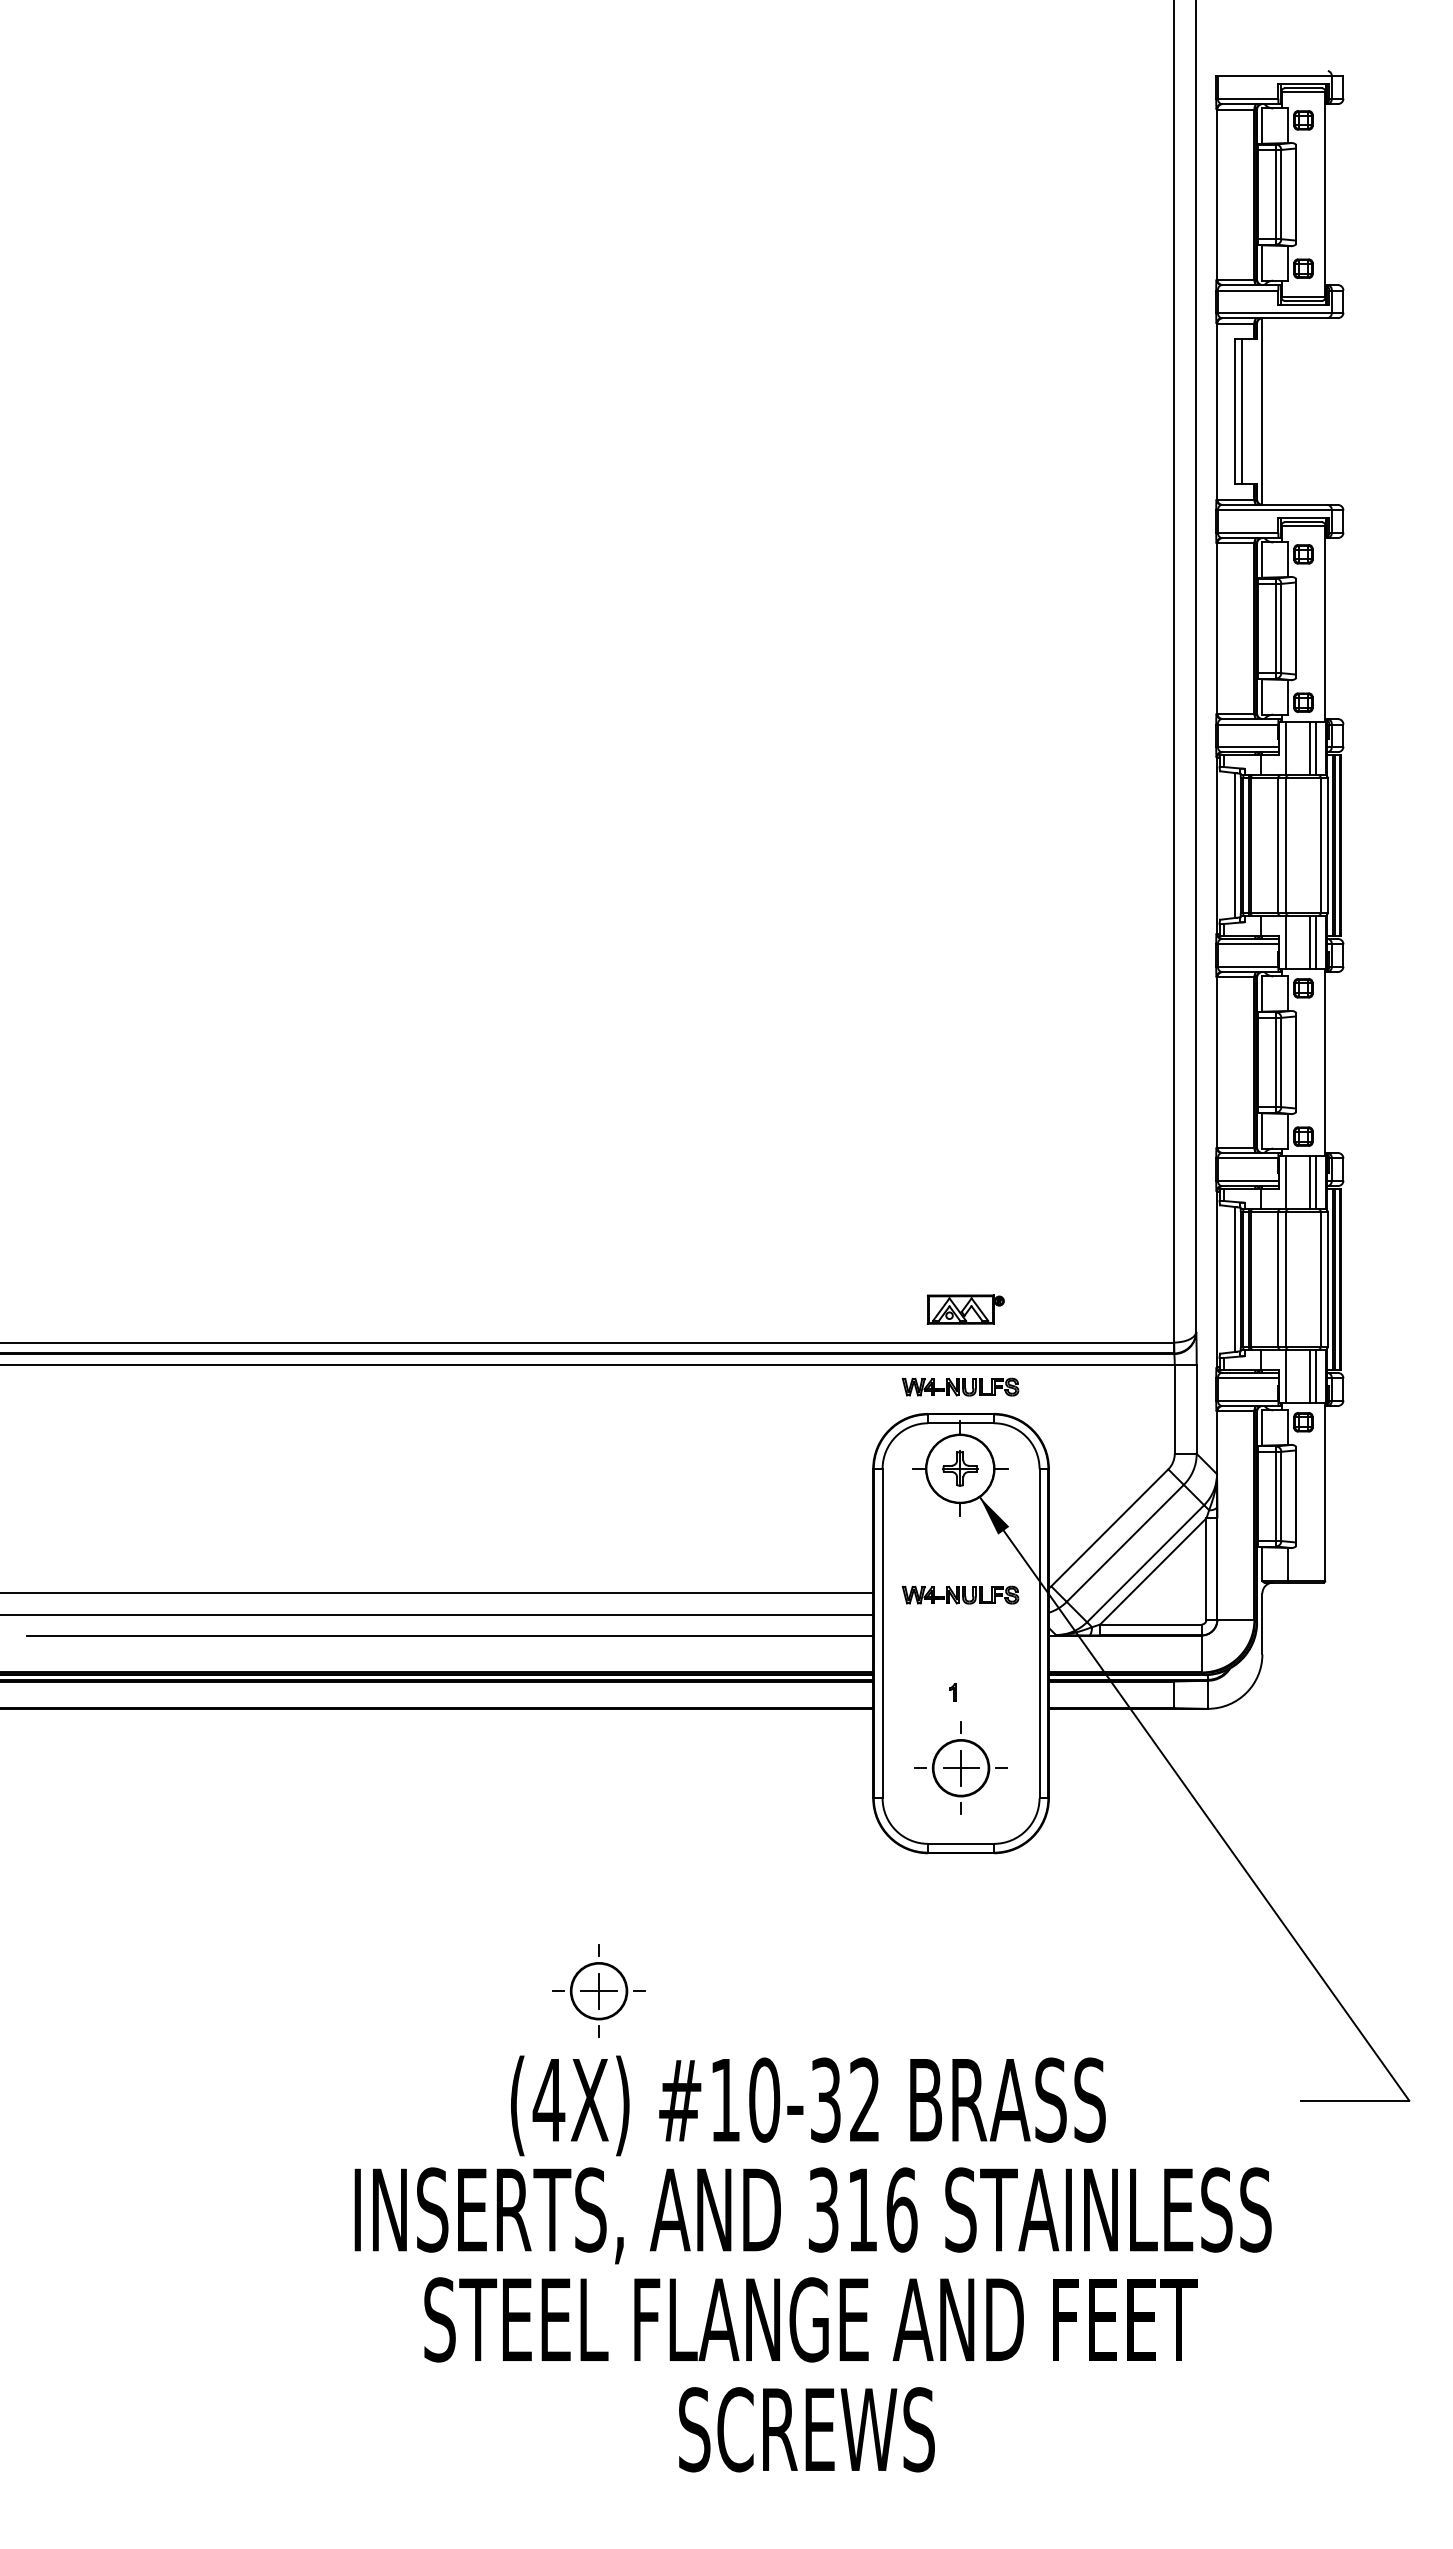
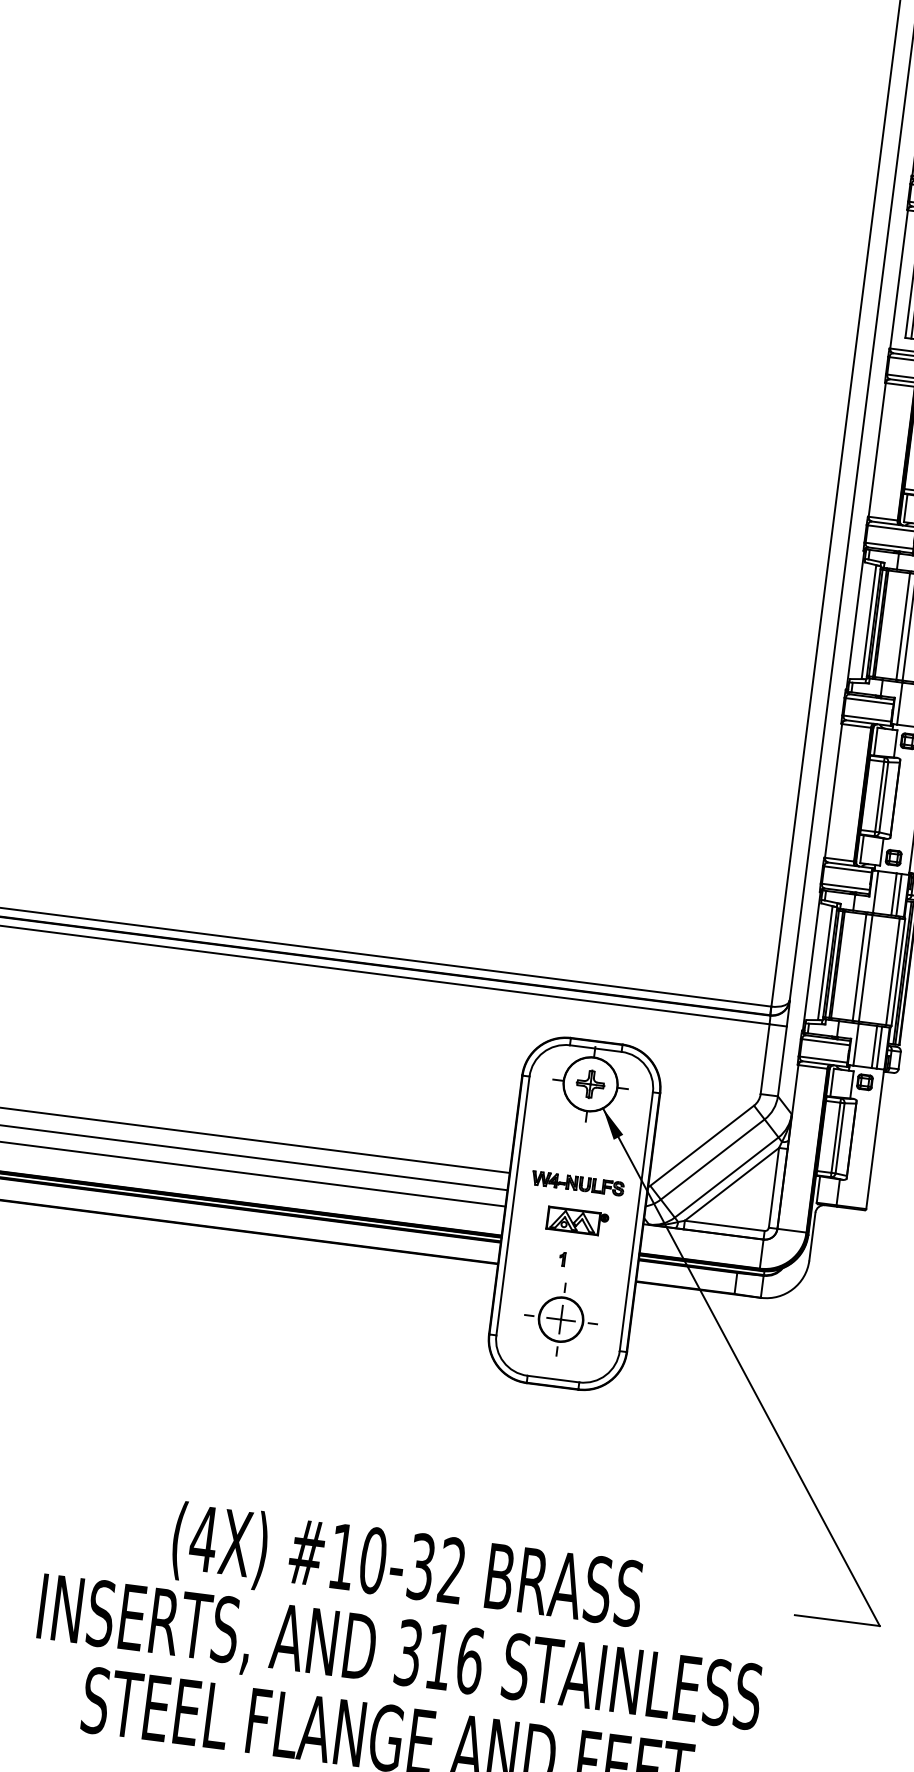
part: (965, 1309) -> (577, 1221), moved
part: (960, 1386) -> (599, 1019), removed
part: (598, 1990) -> (253, 1457), removed

